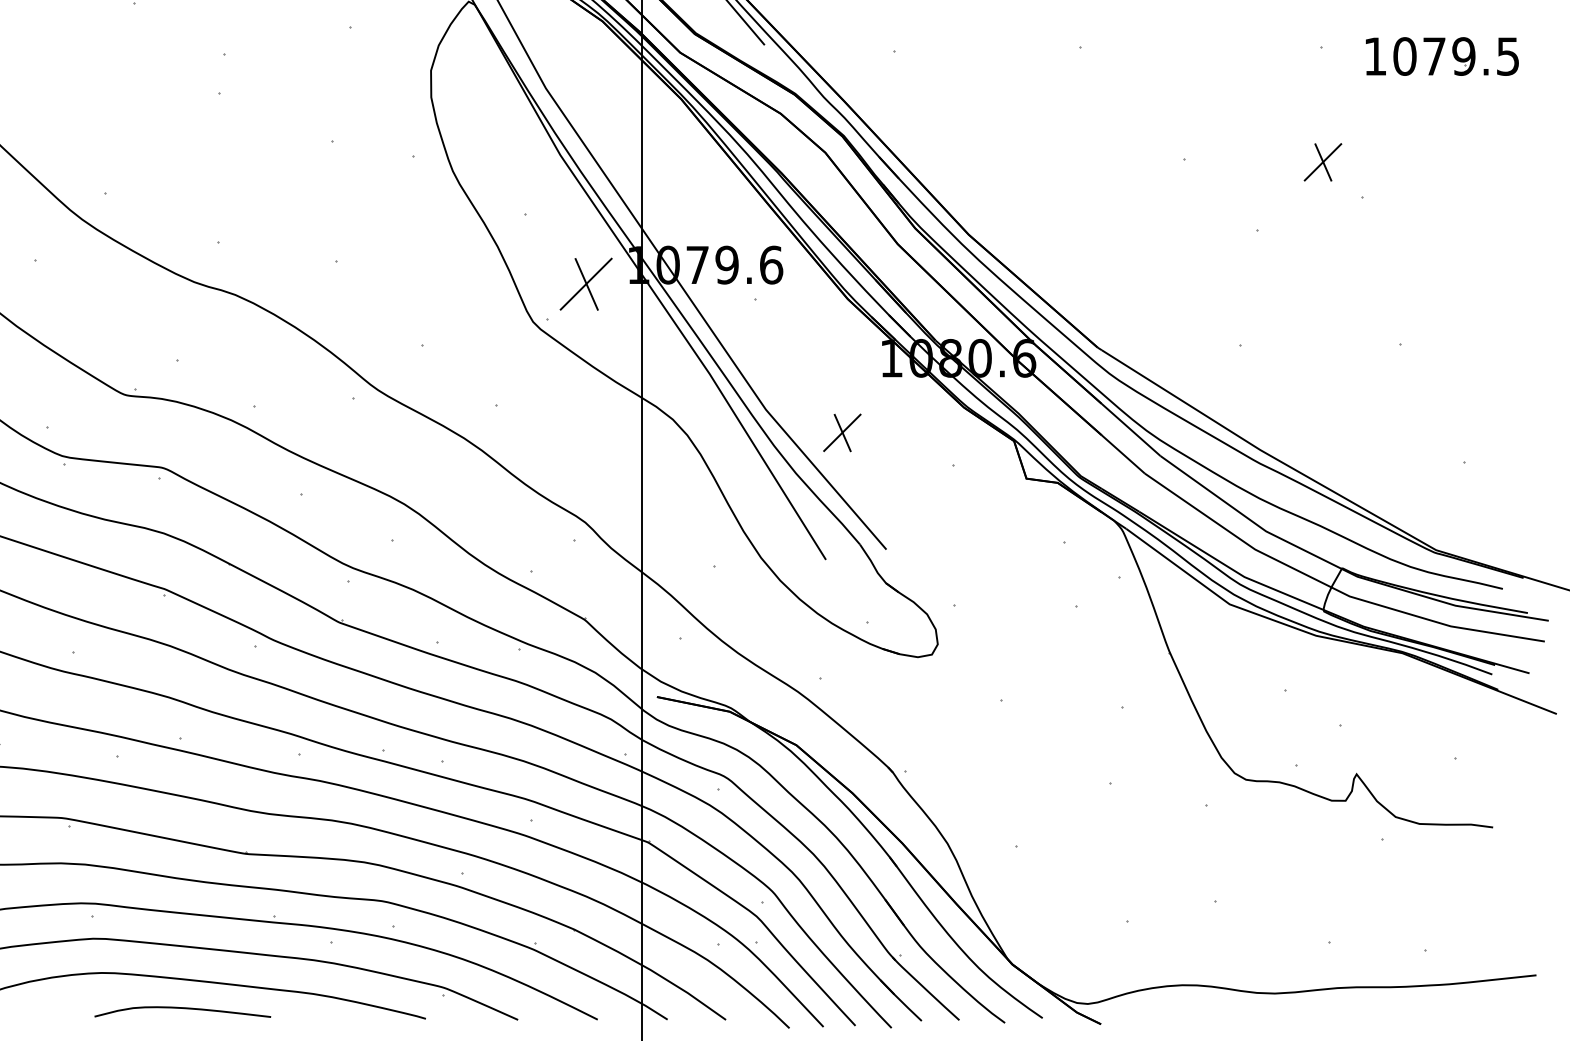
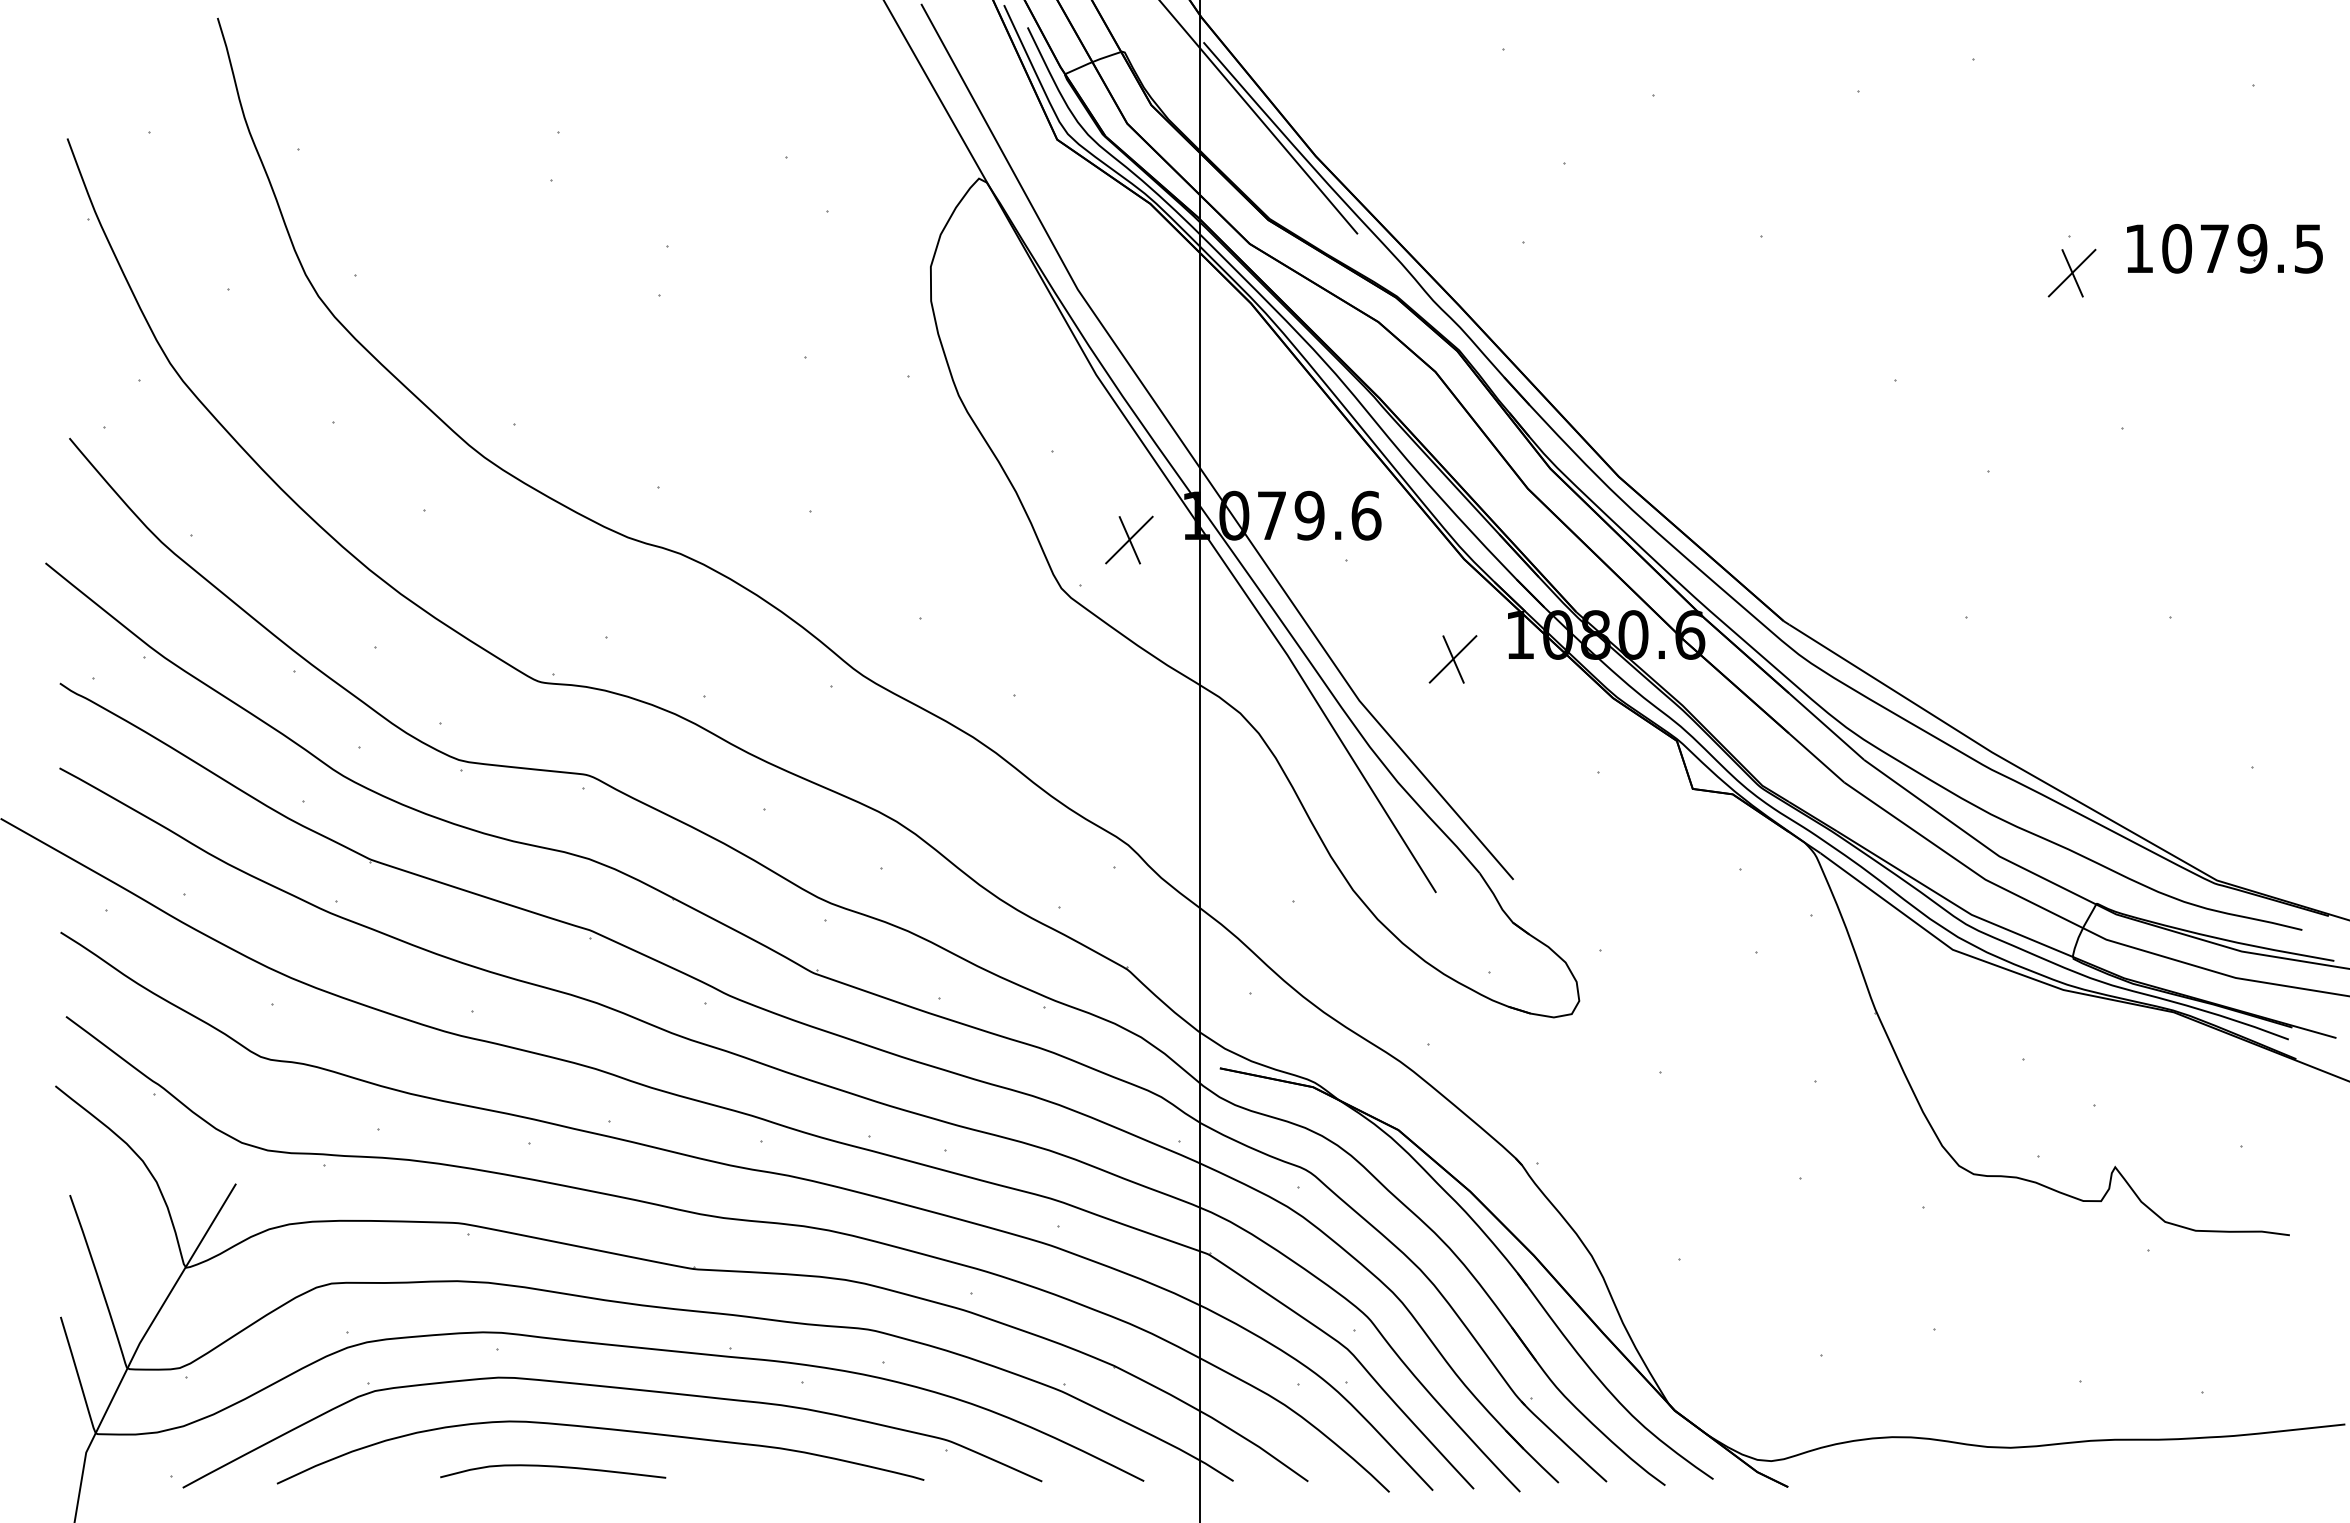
part: (1322, 161) -> (2071, 272), moved
part: (586, 283) -> (1129, 539), size x0.71
part: (841, 432) -> (1452, 659), moved
curve: (183, 1008) -> (553, 1467), moved

